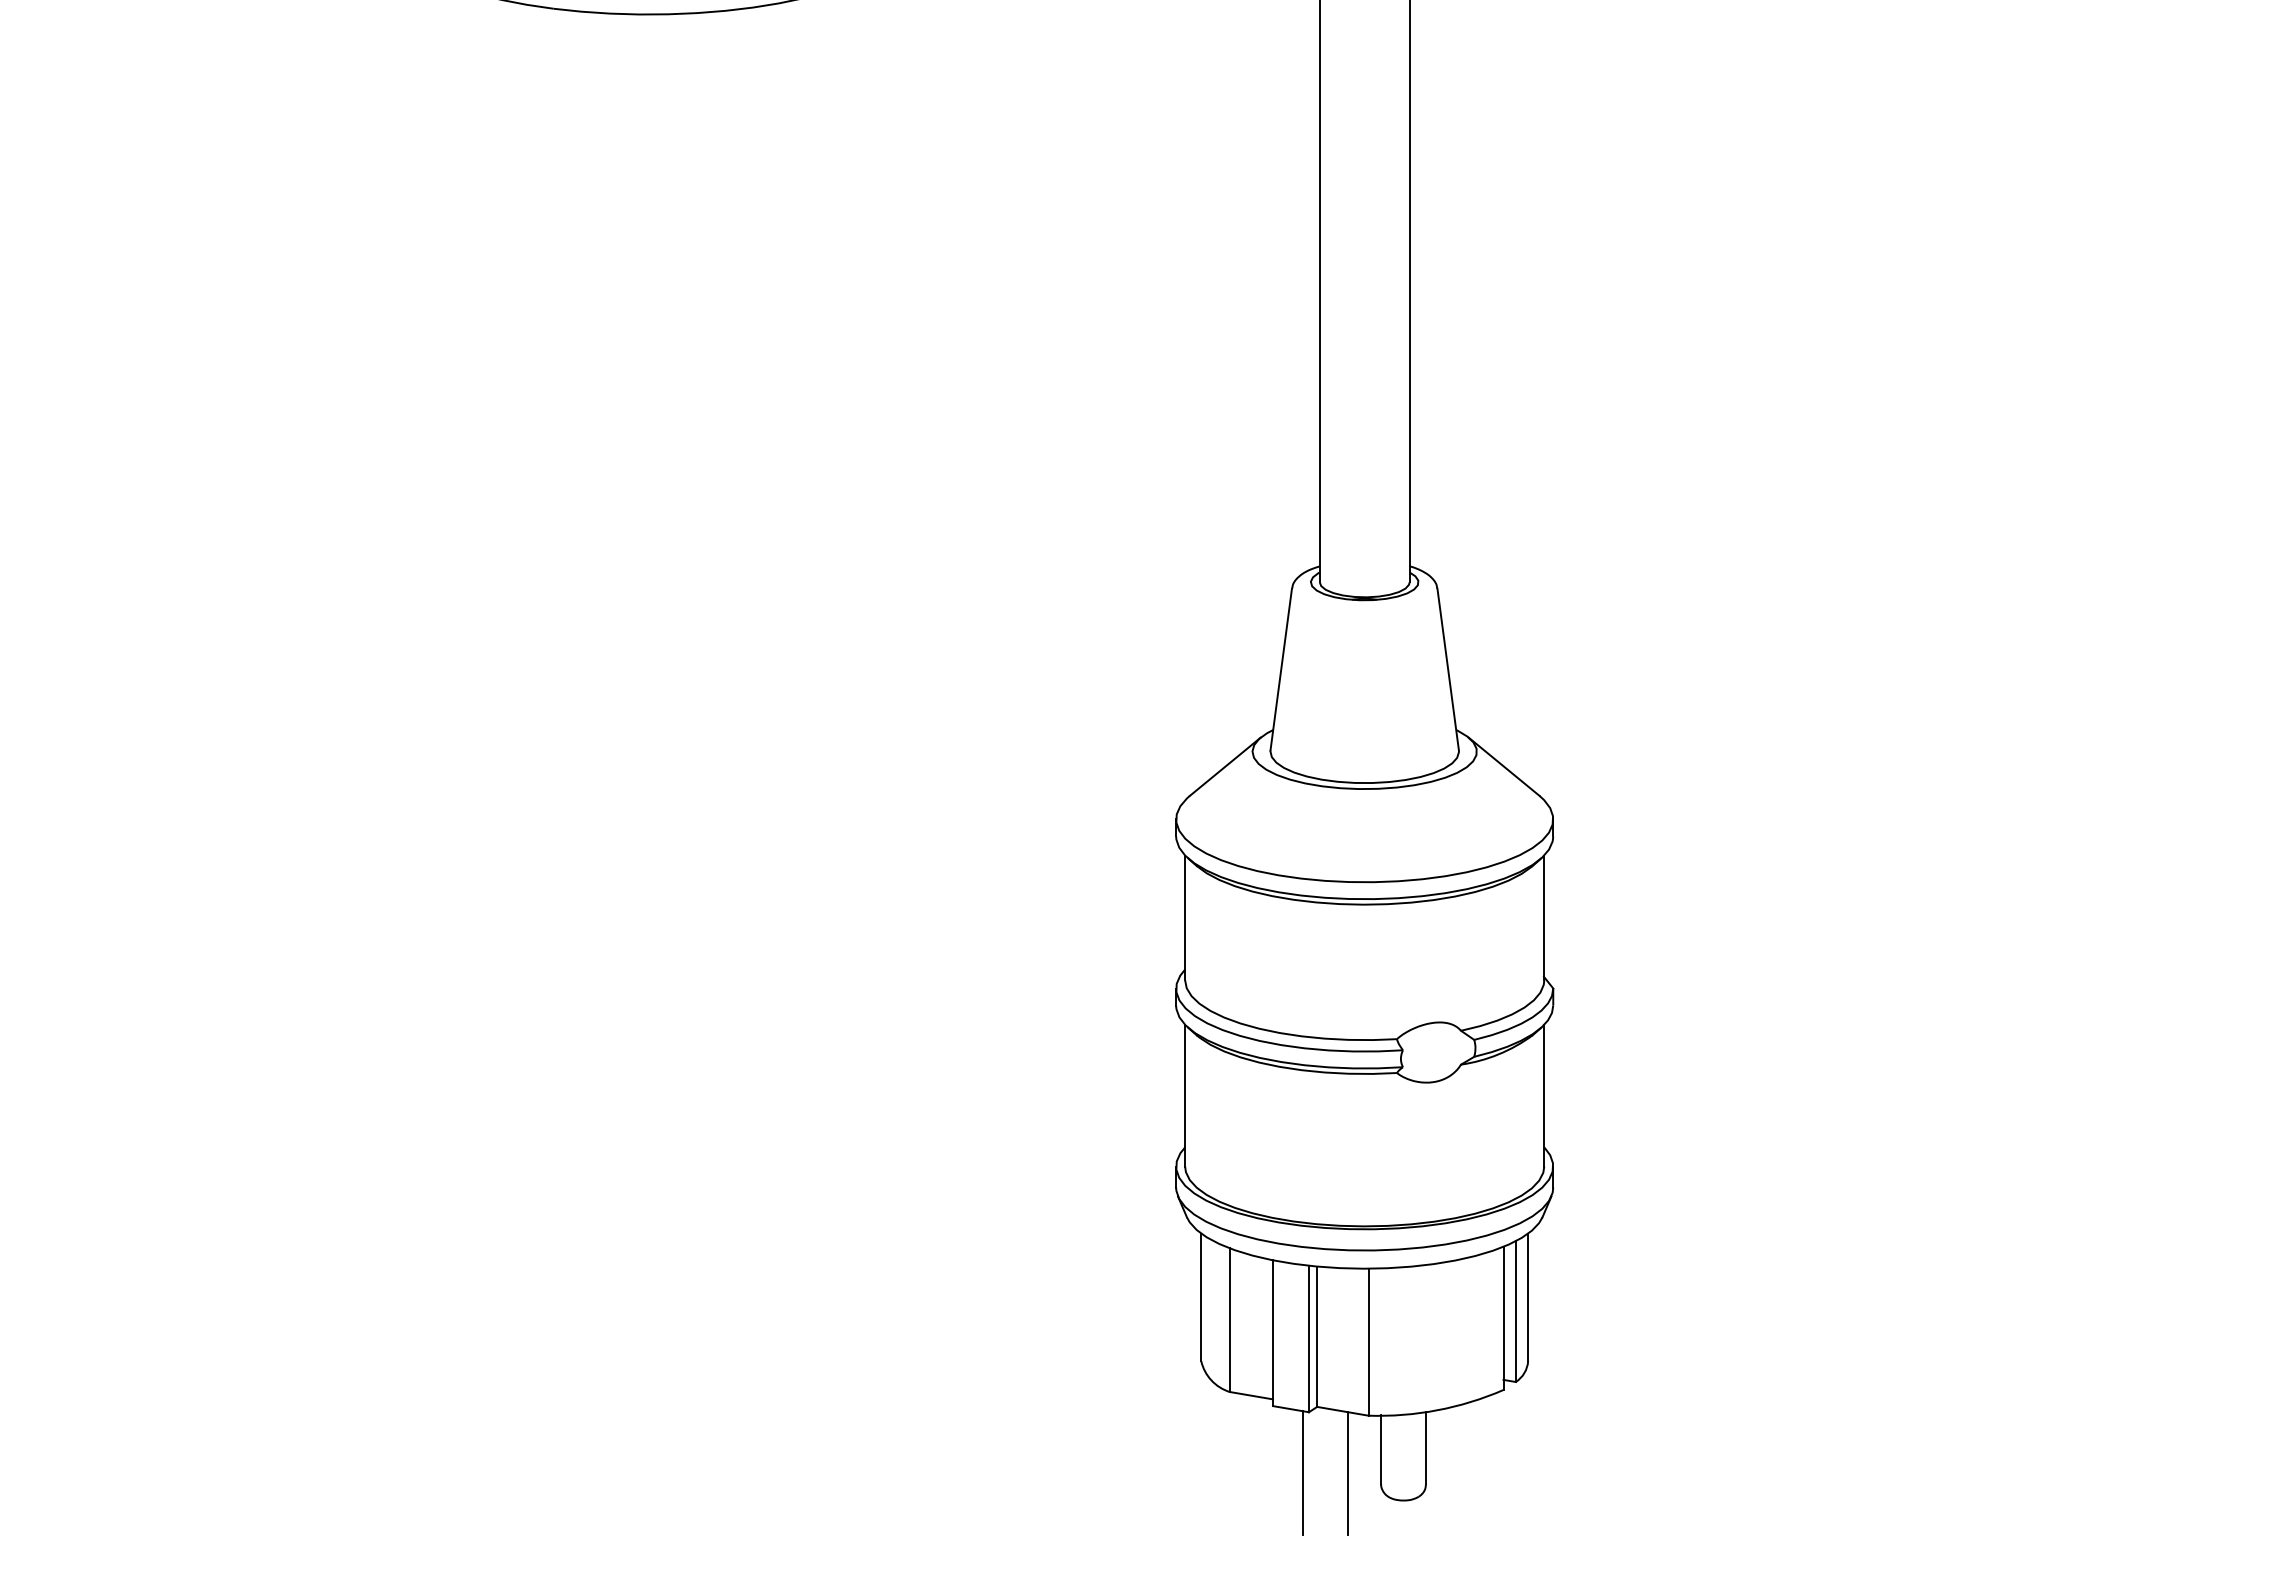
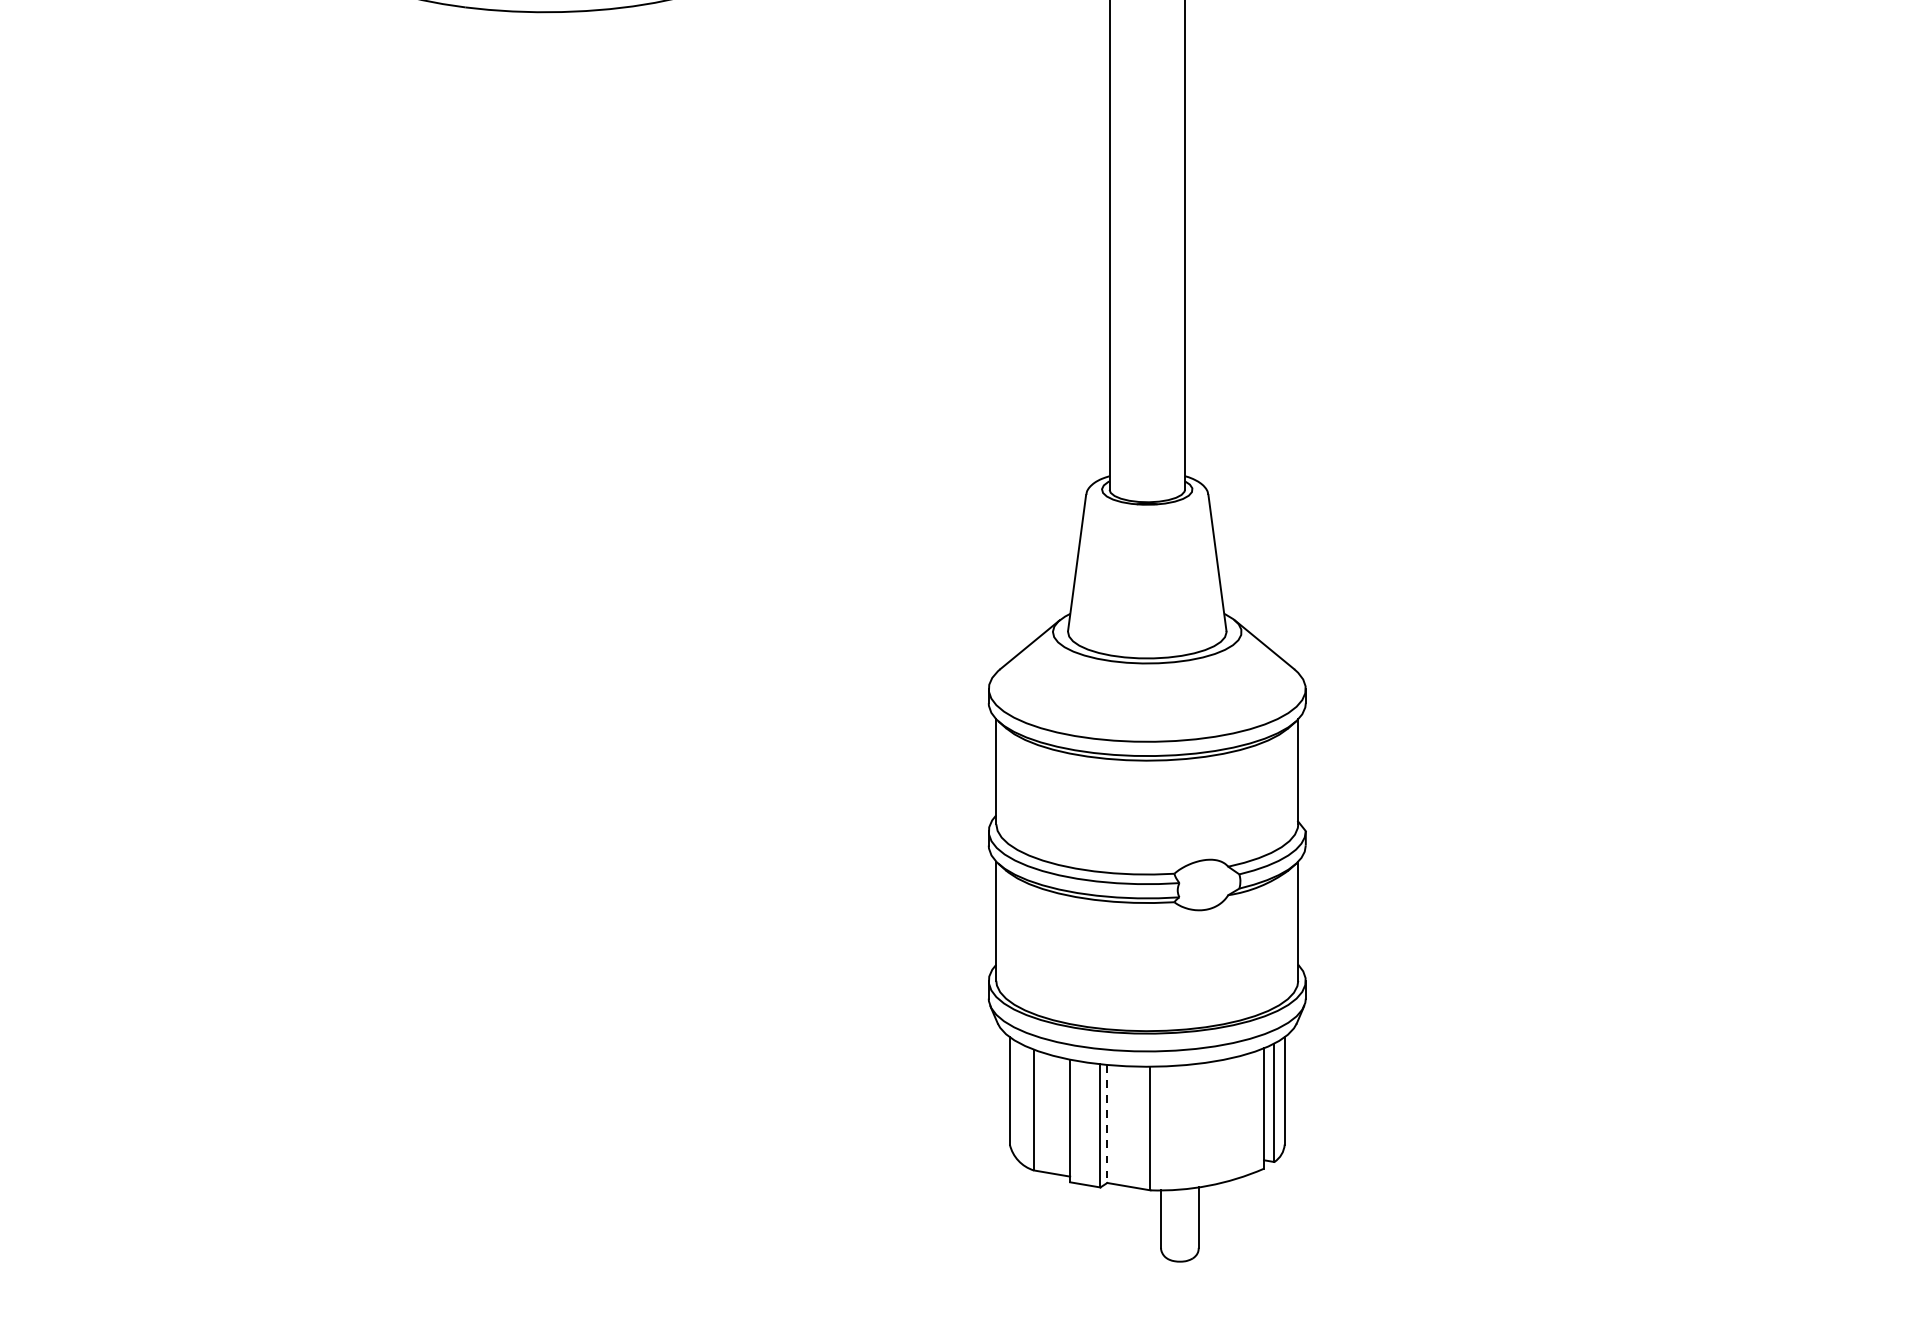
line: (1317, 1337) -> (1107, 1124), solid -> dashed
line: (1303, 1472) -> (1095, 1238), removed
line: (1348, 1473) -> (1133, 1238), removed

